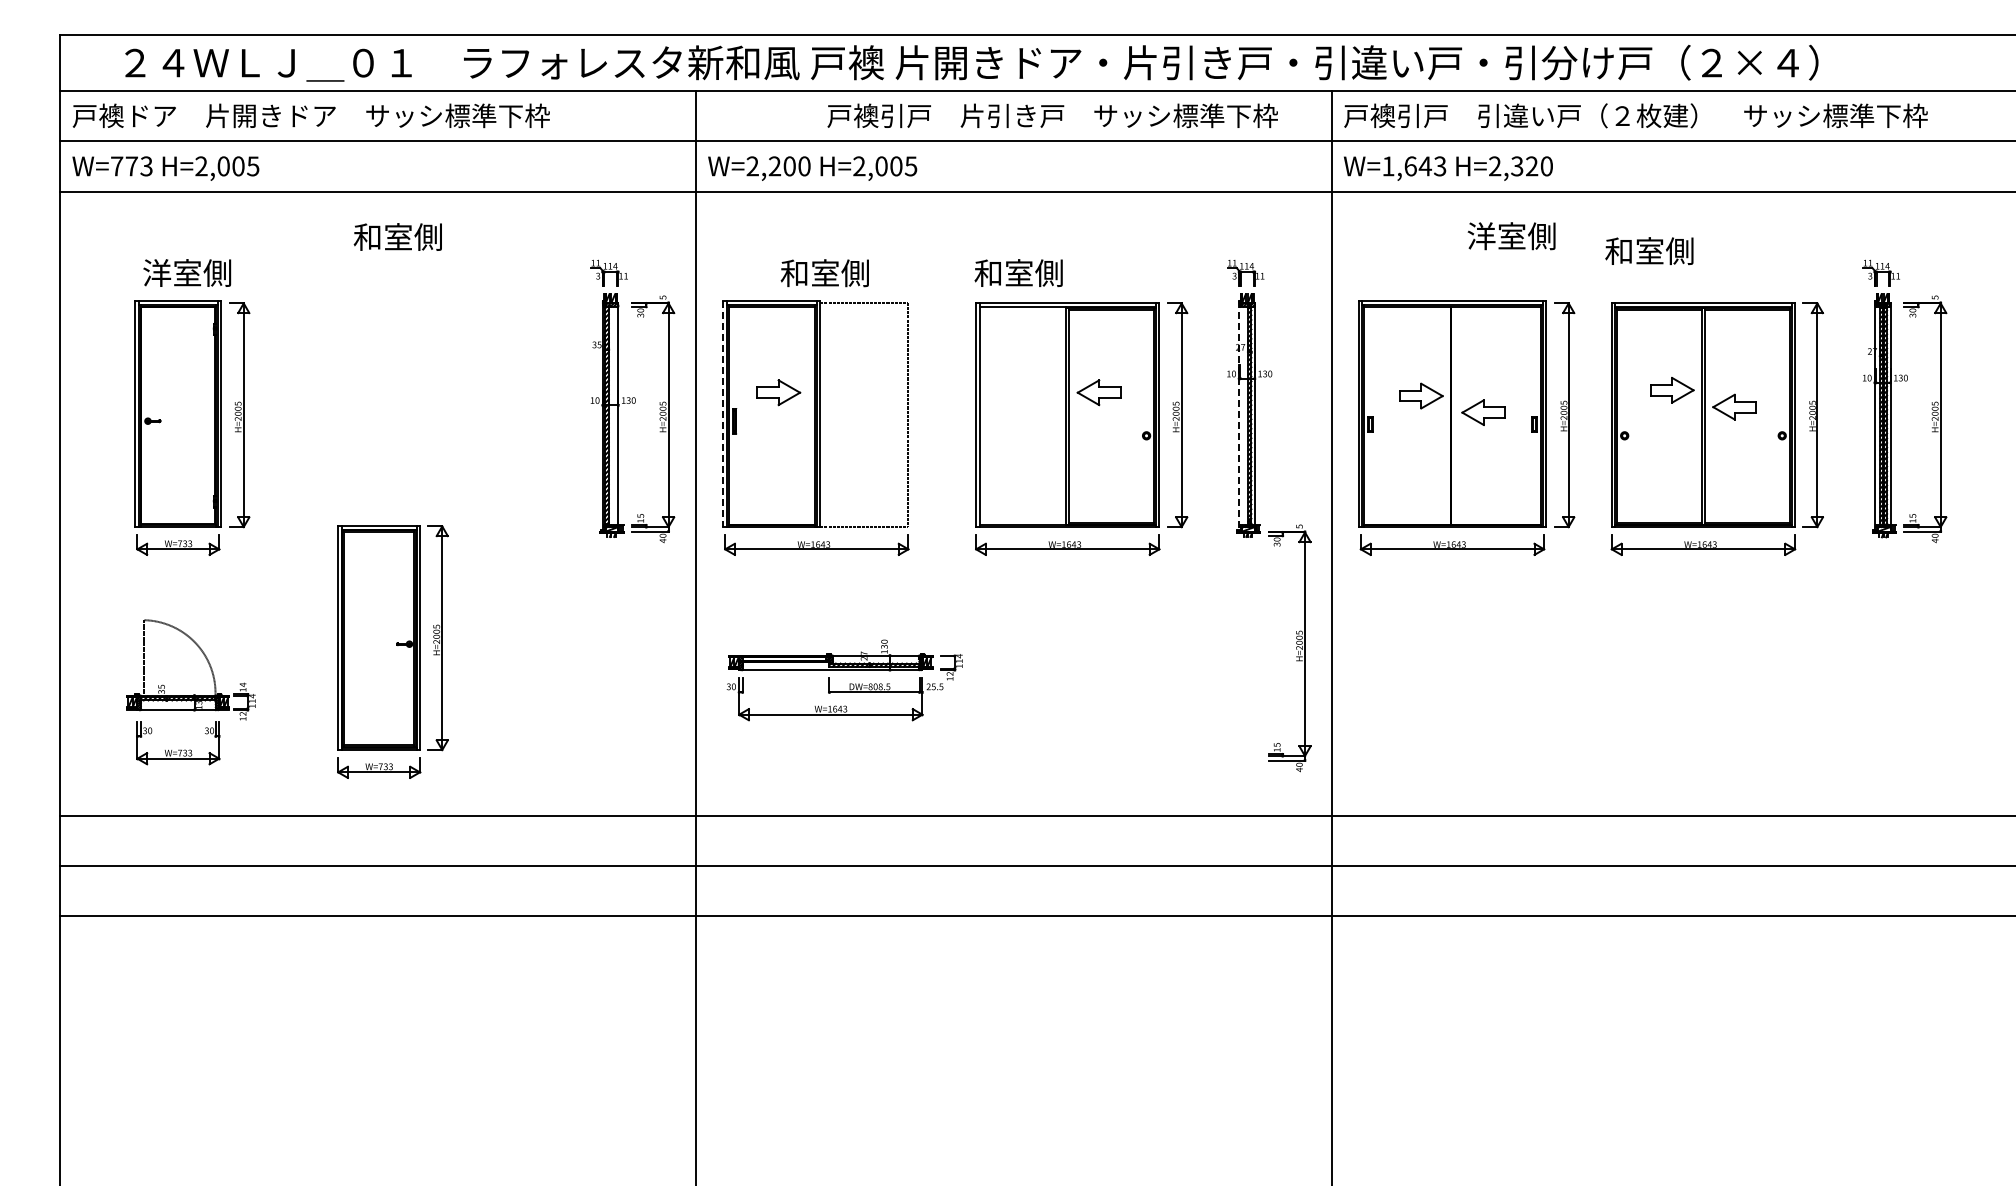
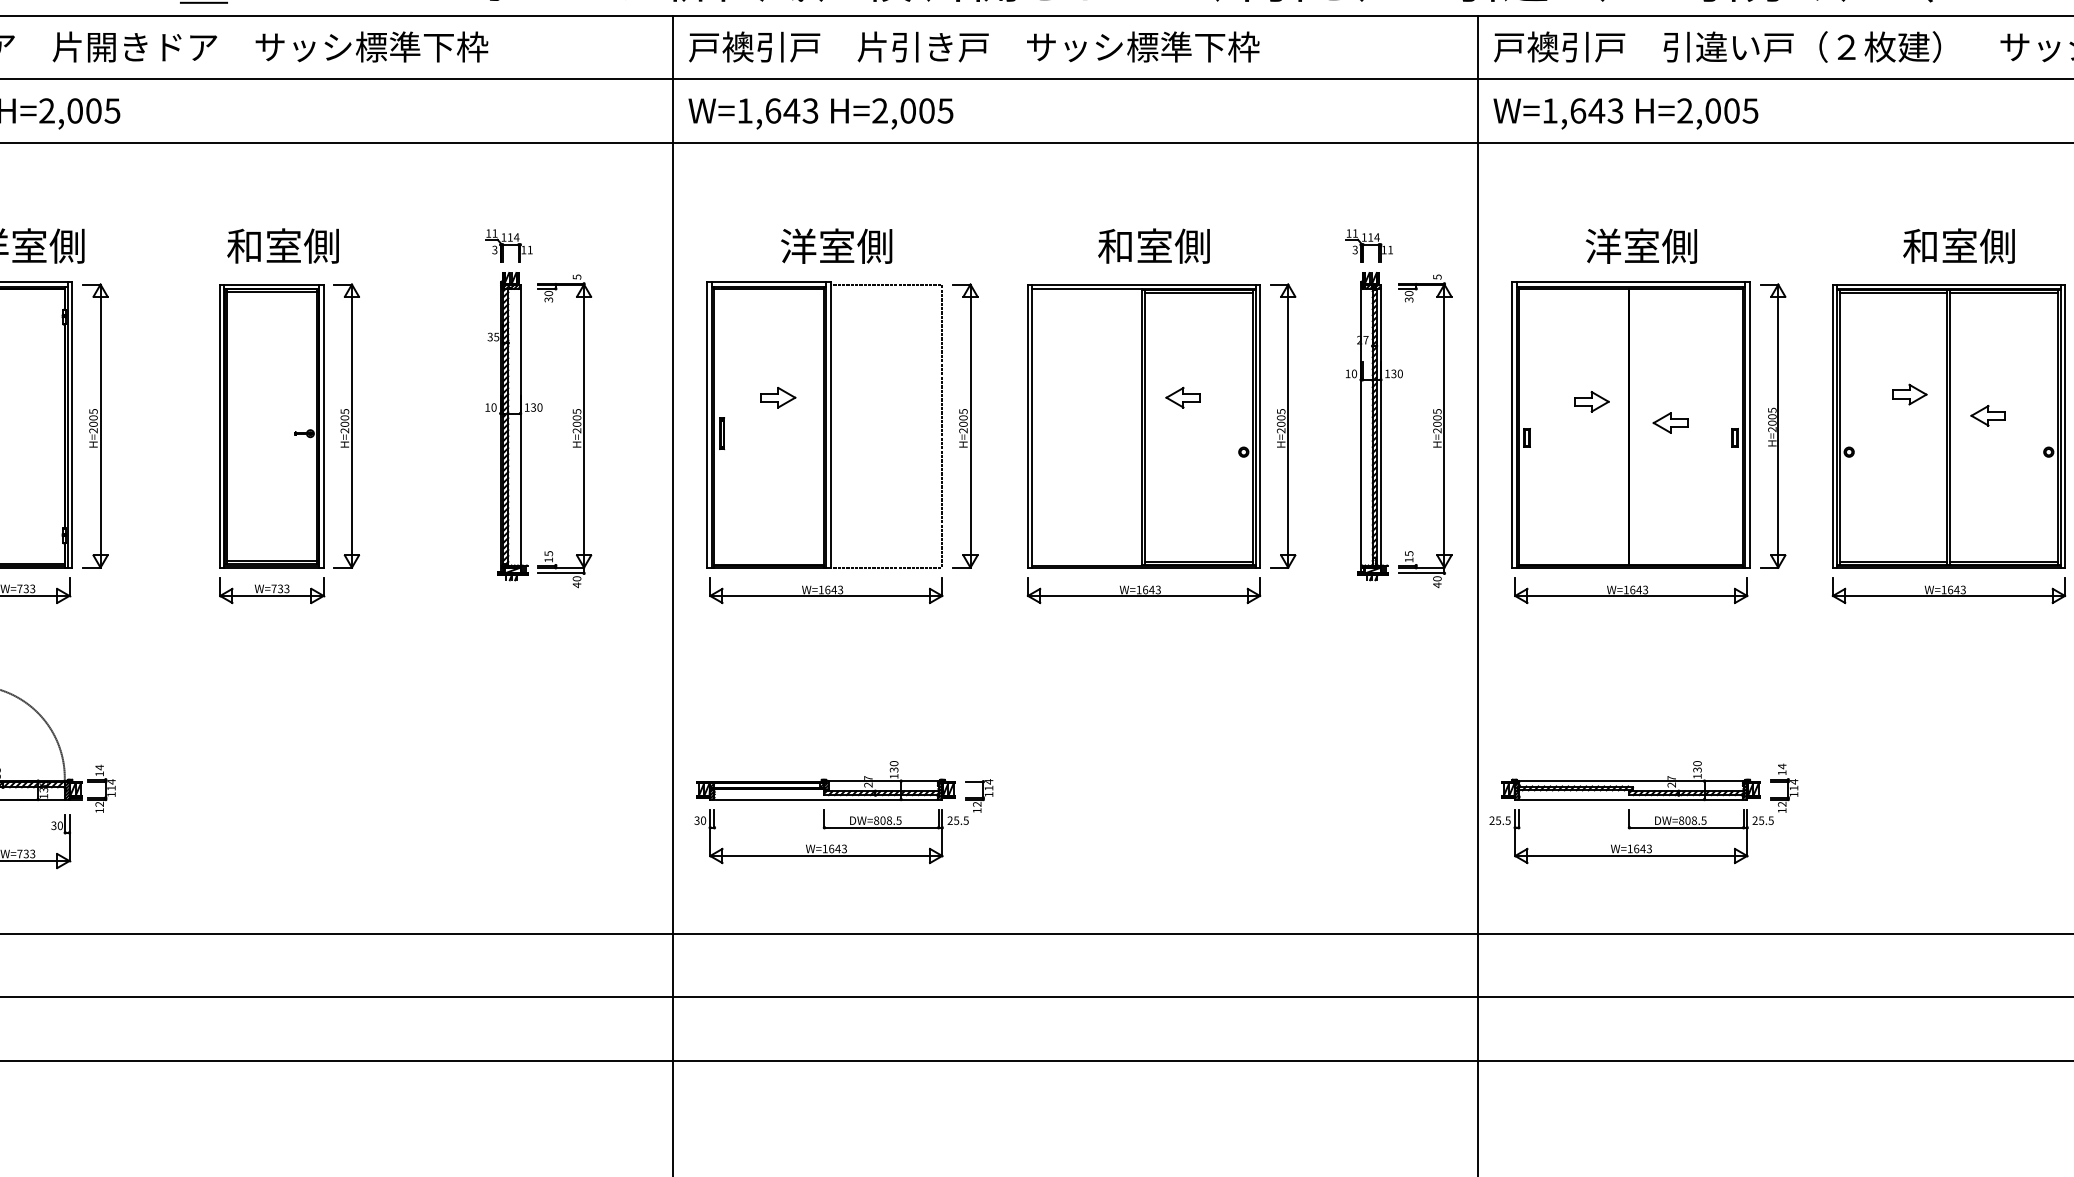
text: (1052, 115) -> (973, 46), moved
text: (778, 166) -> (777, 111), W=2,200 -> W=1,643
text: (1531, 166) -> (1731, 111), H=2,320 -> H=2,005
text: (397, 236) -> (282, 245), moved
text: (1511, 236) -> (1641, 246), moved
text: (1649, 250) -> (1959, 245), moved
text: (794, 273) -> (797, 246), 和室側 -> 洋室側
text: (1018, 273) -> (1153, 246), moved
part: (1672, 390) -> (1909, 394), size x0.62
part: (779, 392) -> (778, 397), size x0.62
part: (1098, 392) -> (1182, 397), size x0.62
part: (1421, 395) -> (1591, 401), size x0.62
part: (632, 401) -> (538, 408), moved
part: (1734, 406) -> (1988, 415), size x0.62
part: (1483, 412) -> (1670, 422), size x0.62
line: (722, 414) -> (706, 425), dashed -> solid
part: (926, 415) -> (965, 426), added
line: (1239, 416) -> (1361, 427), dashed -> solid
part: (1296, 648) -> (1433, 431), moved
part: (392, 651) -> (288, 442), moved
part: (844, 680) -> (843, 812), moved
part: (1471, 723) -> (1655, 816), added

